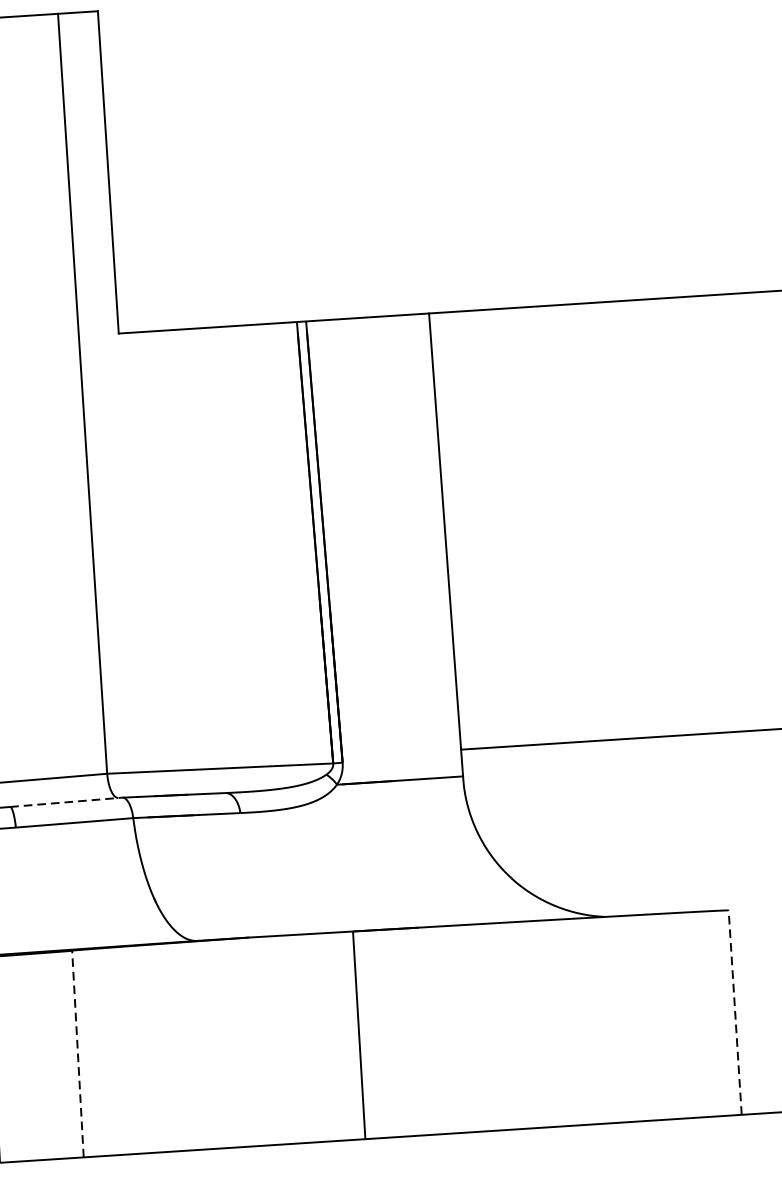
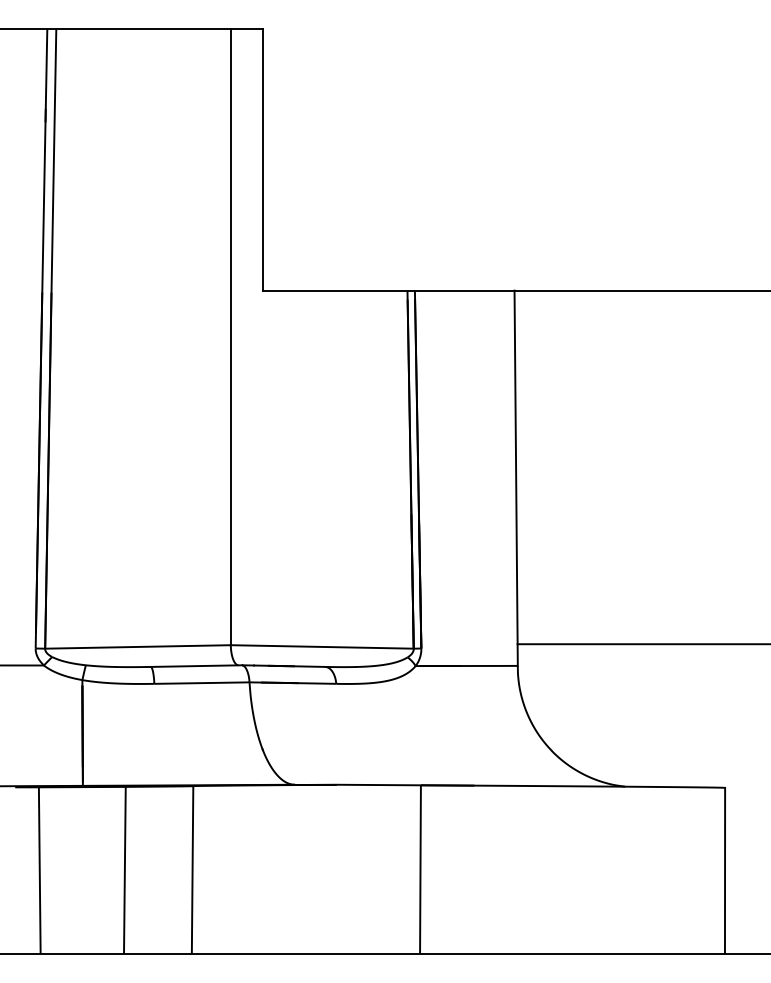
line: (66, 802) -> (196, 666), dashed -> solid
line: (735, 1012) -> (725, 870), dashed -> solid
line: (77, 1053) -> (192, 869), dashed -> solid

